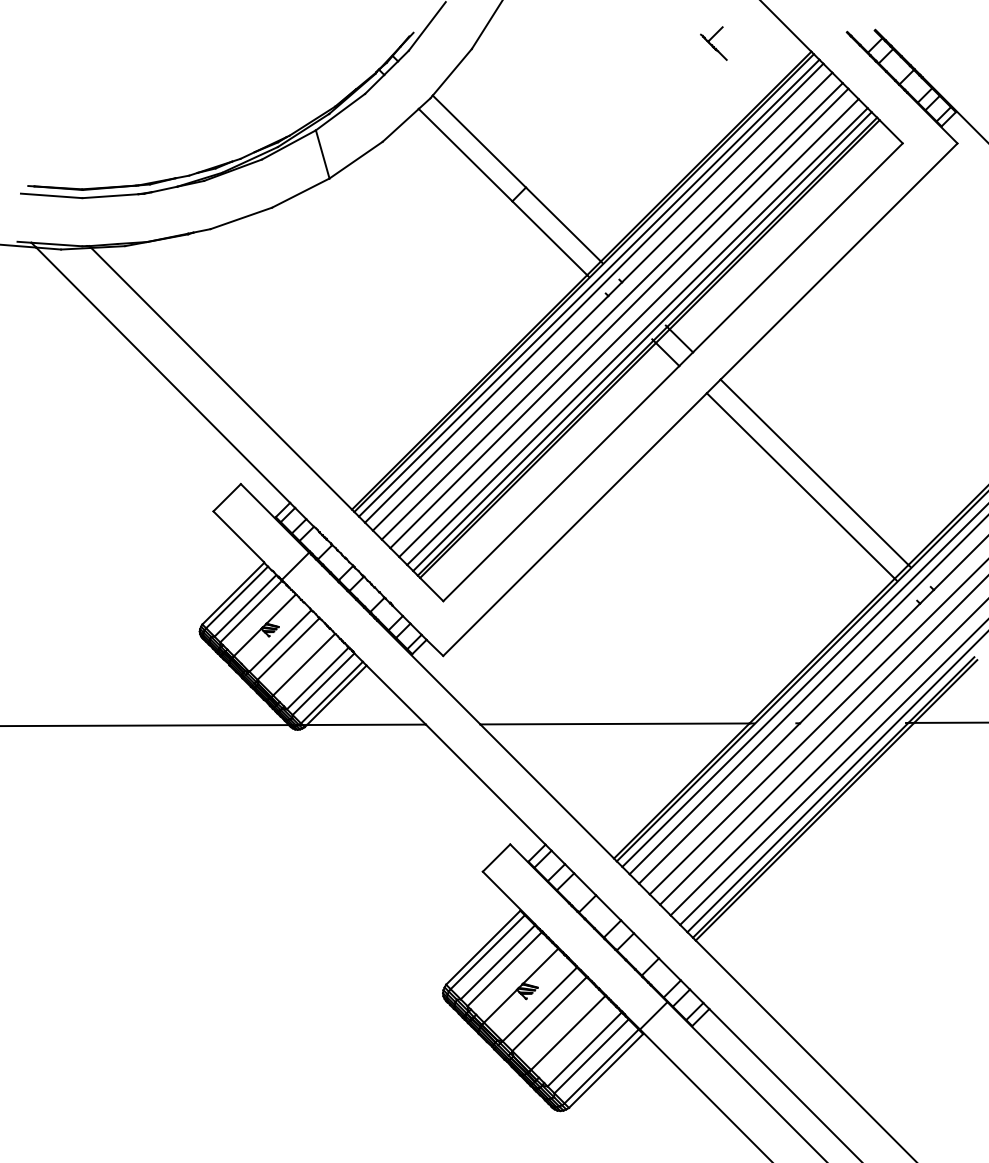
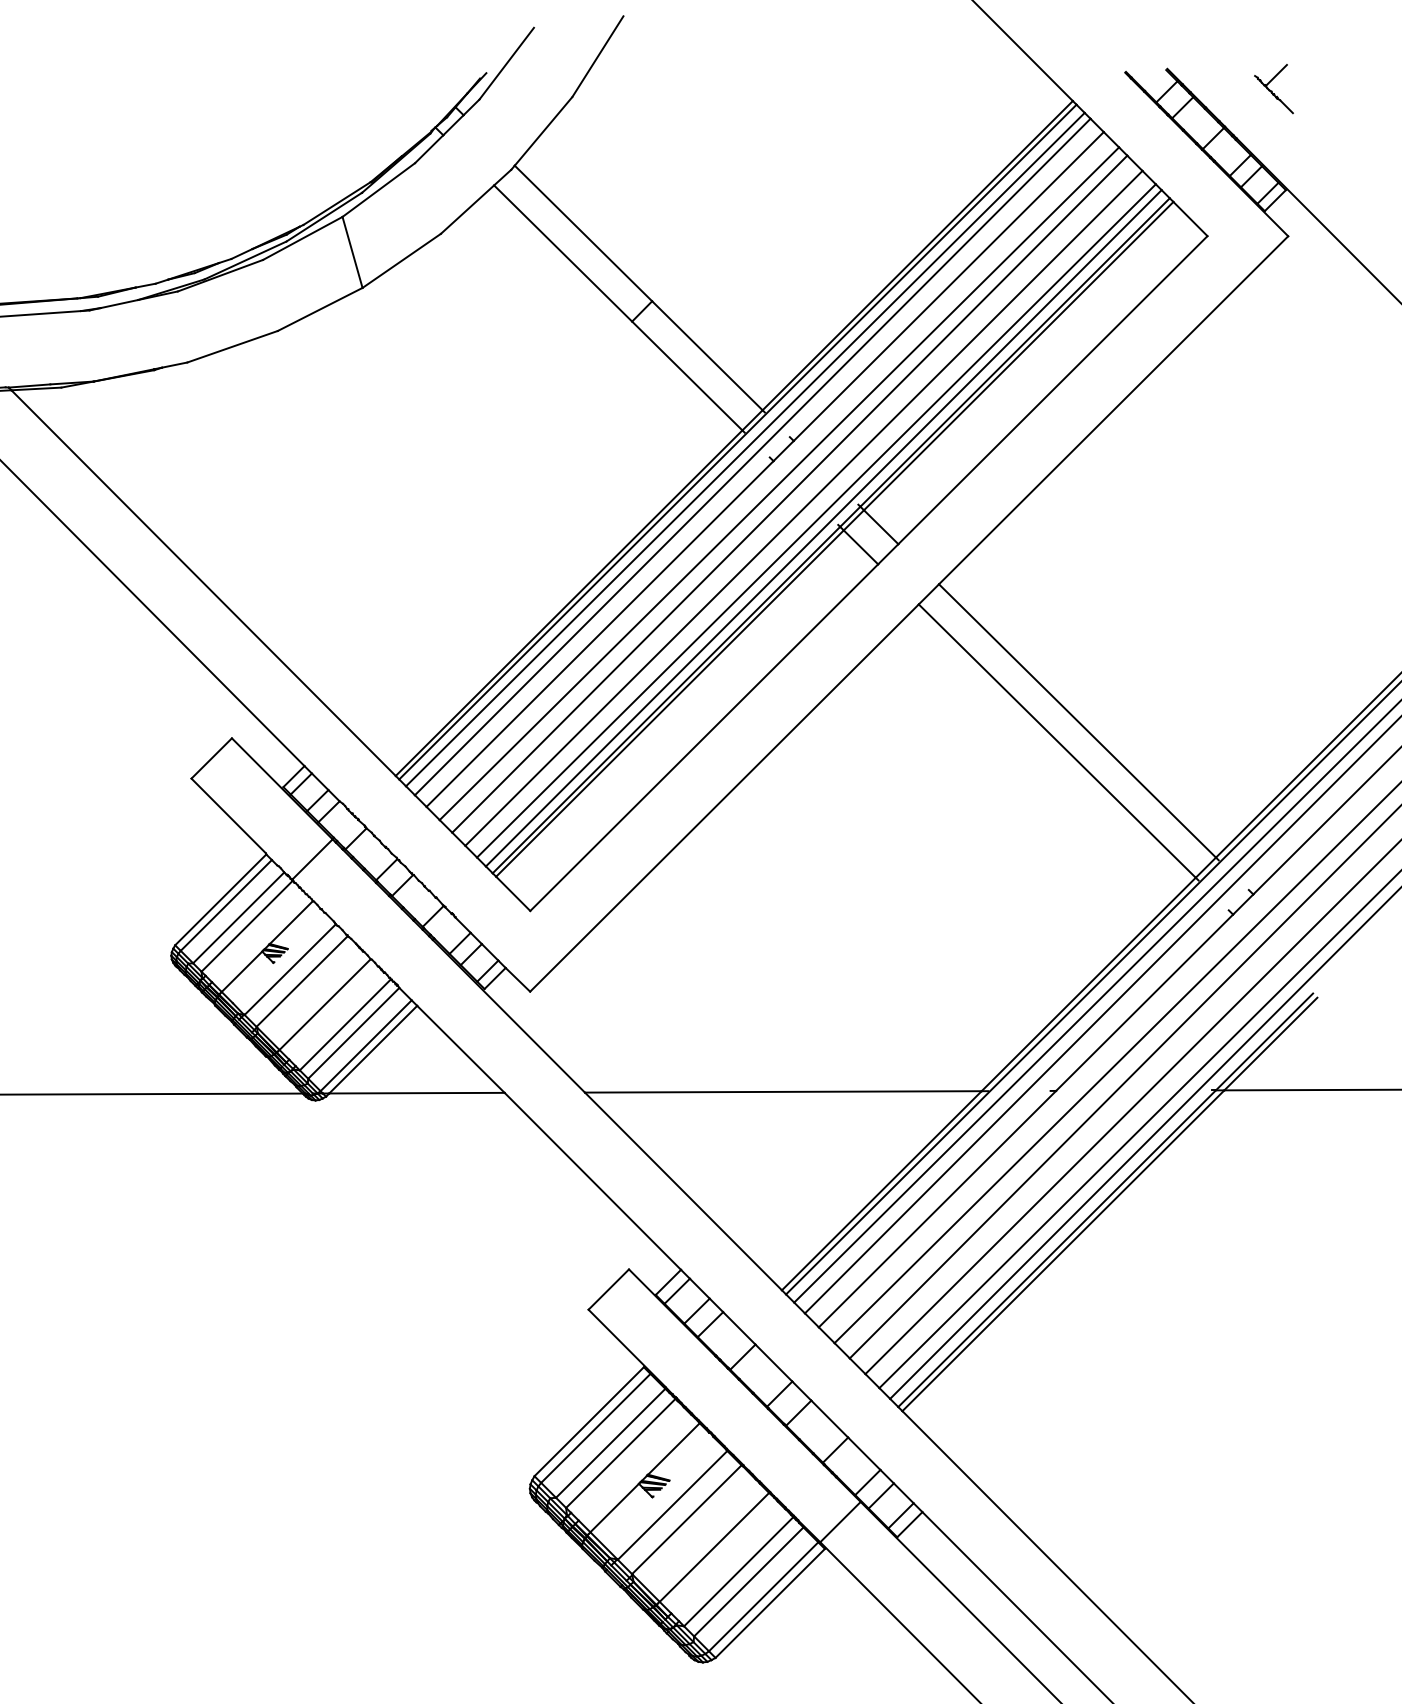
part: (713, 43) -> (1273, 88), moved

